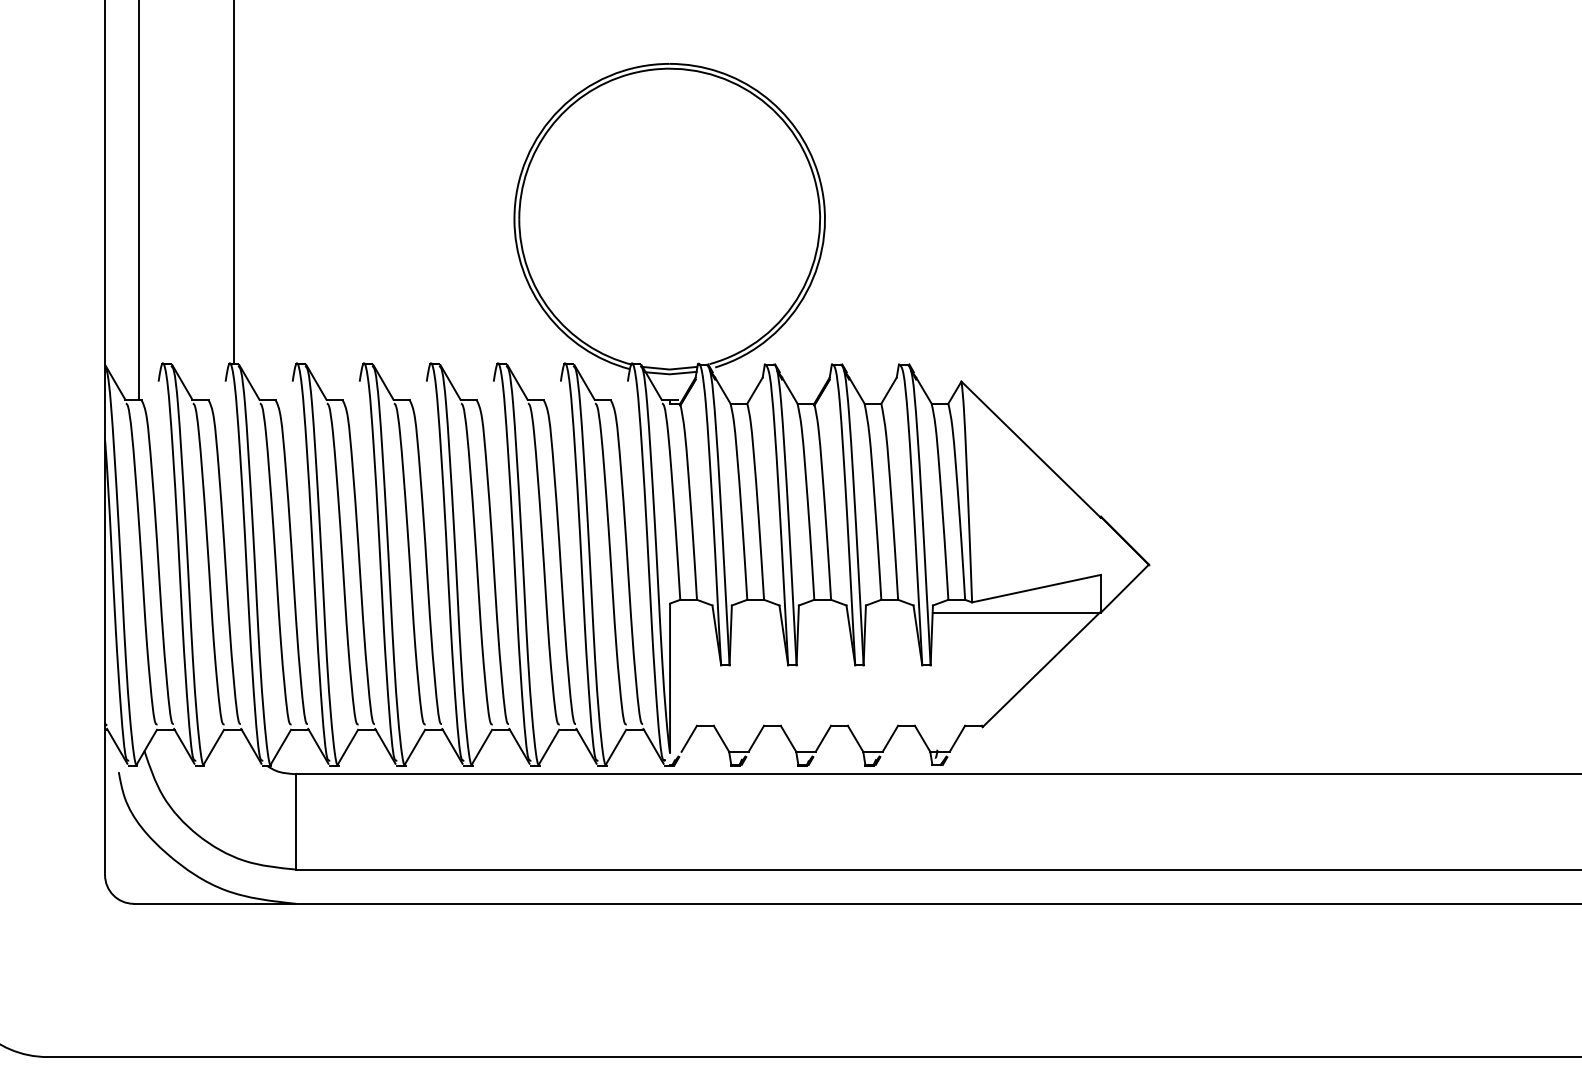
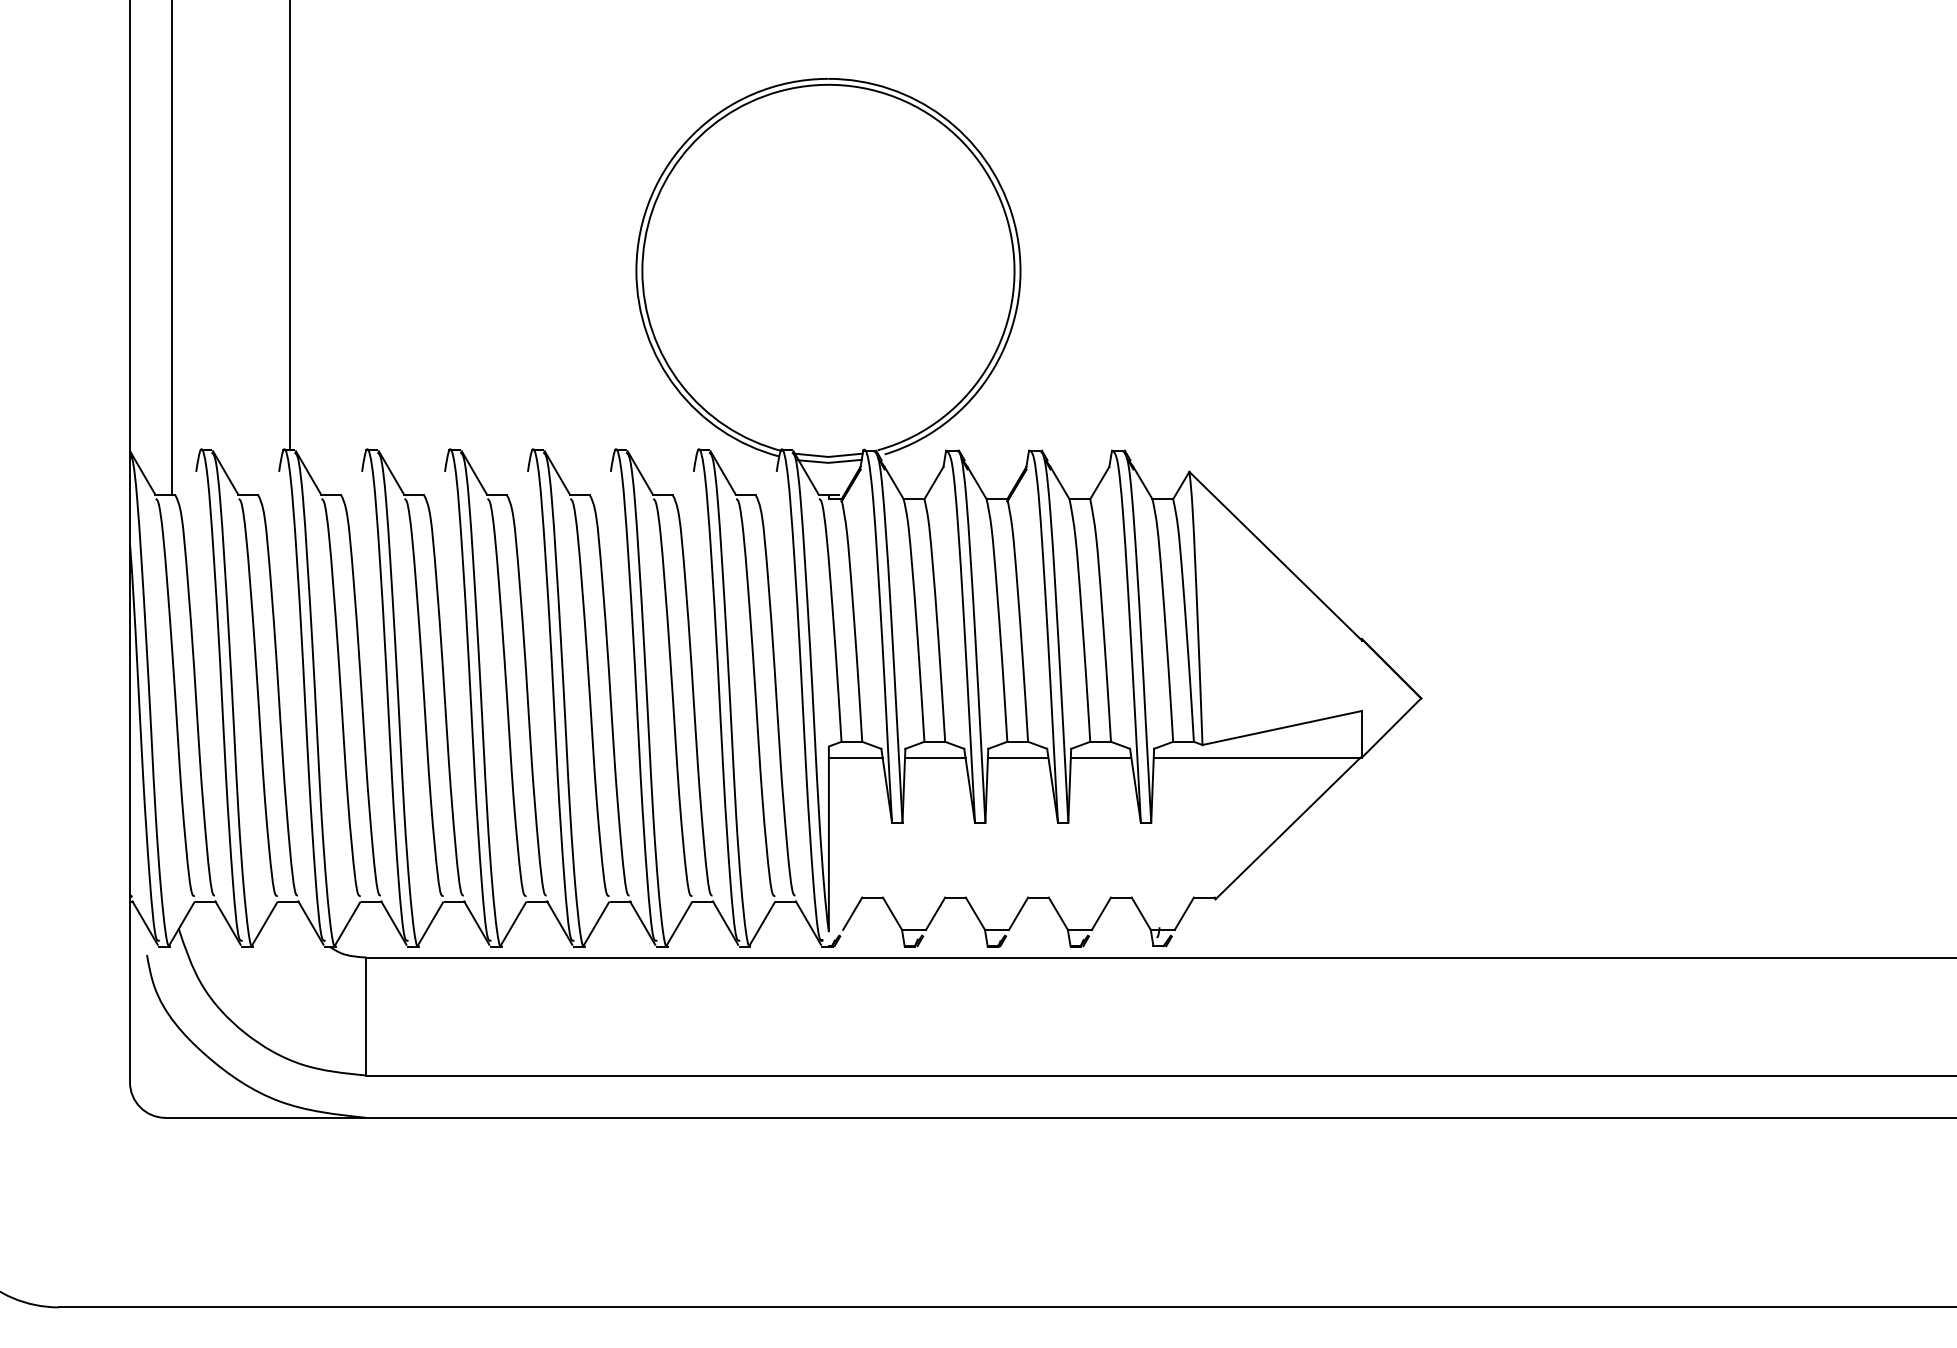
line: (691, 612) -> (855, 757), added
line: (756, 612) -> (935, 757), added
line: (822, 612) -> (1017, 757), added
line: (889, 612) -> (1100, 757), added

